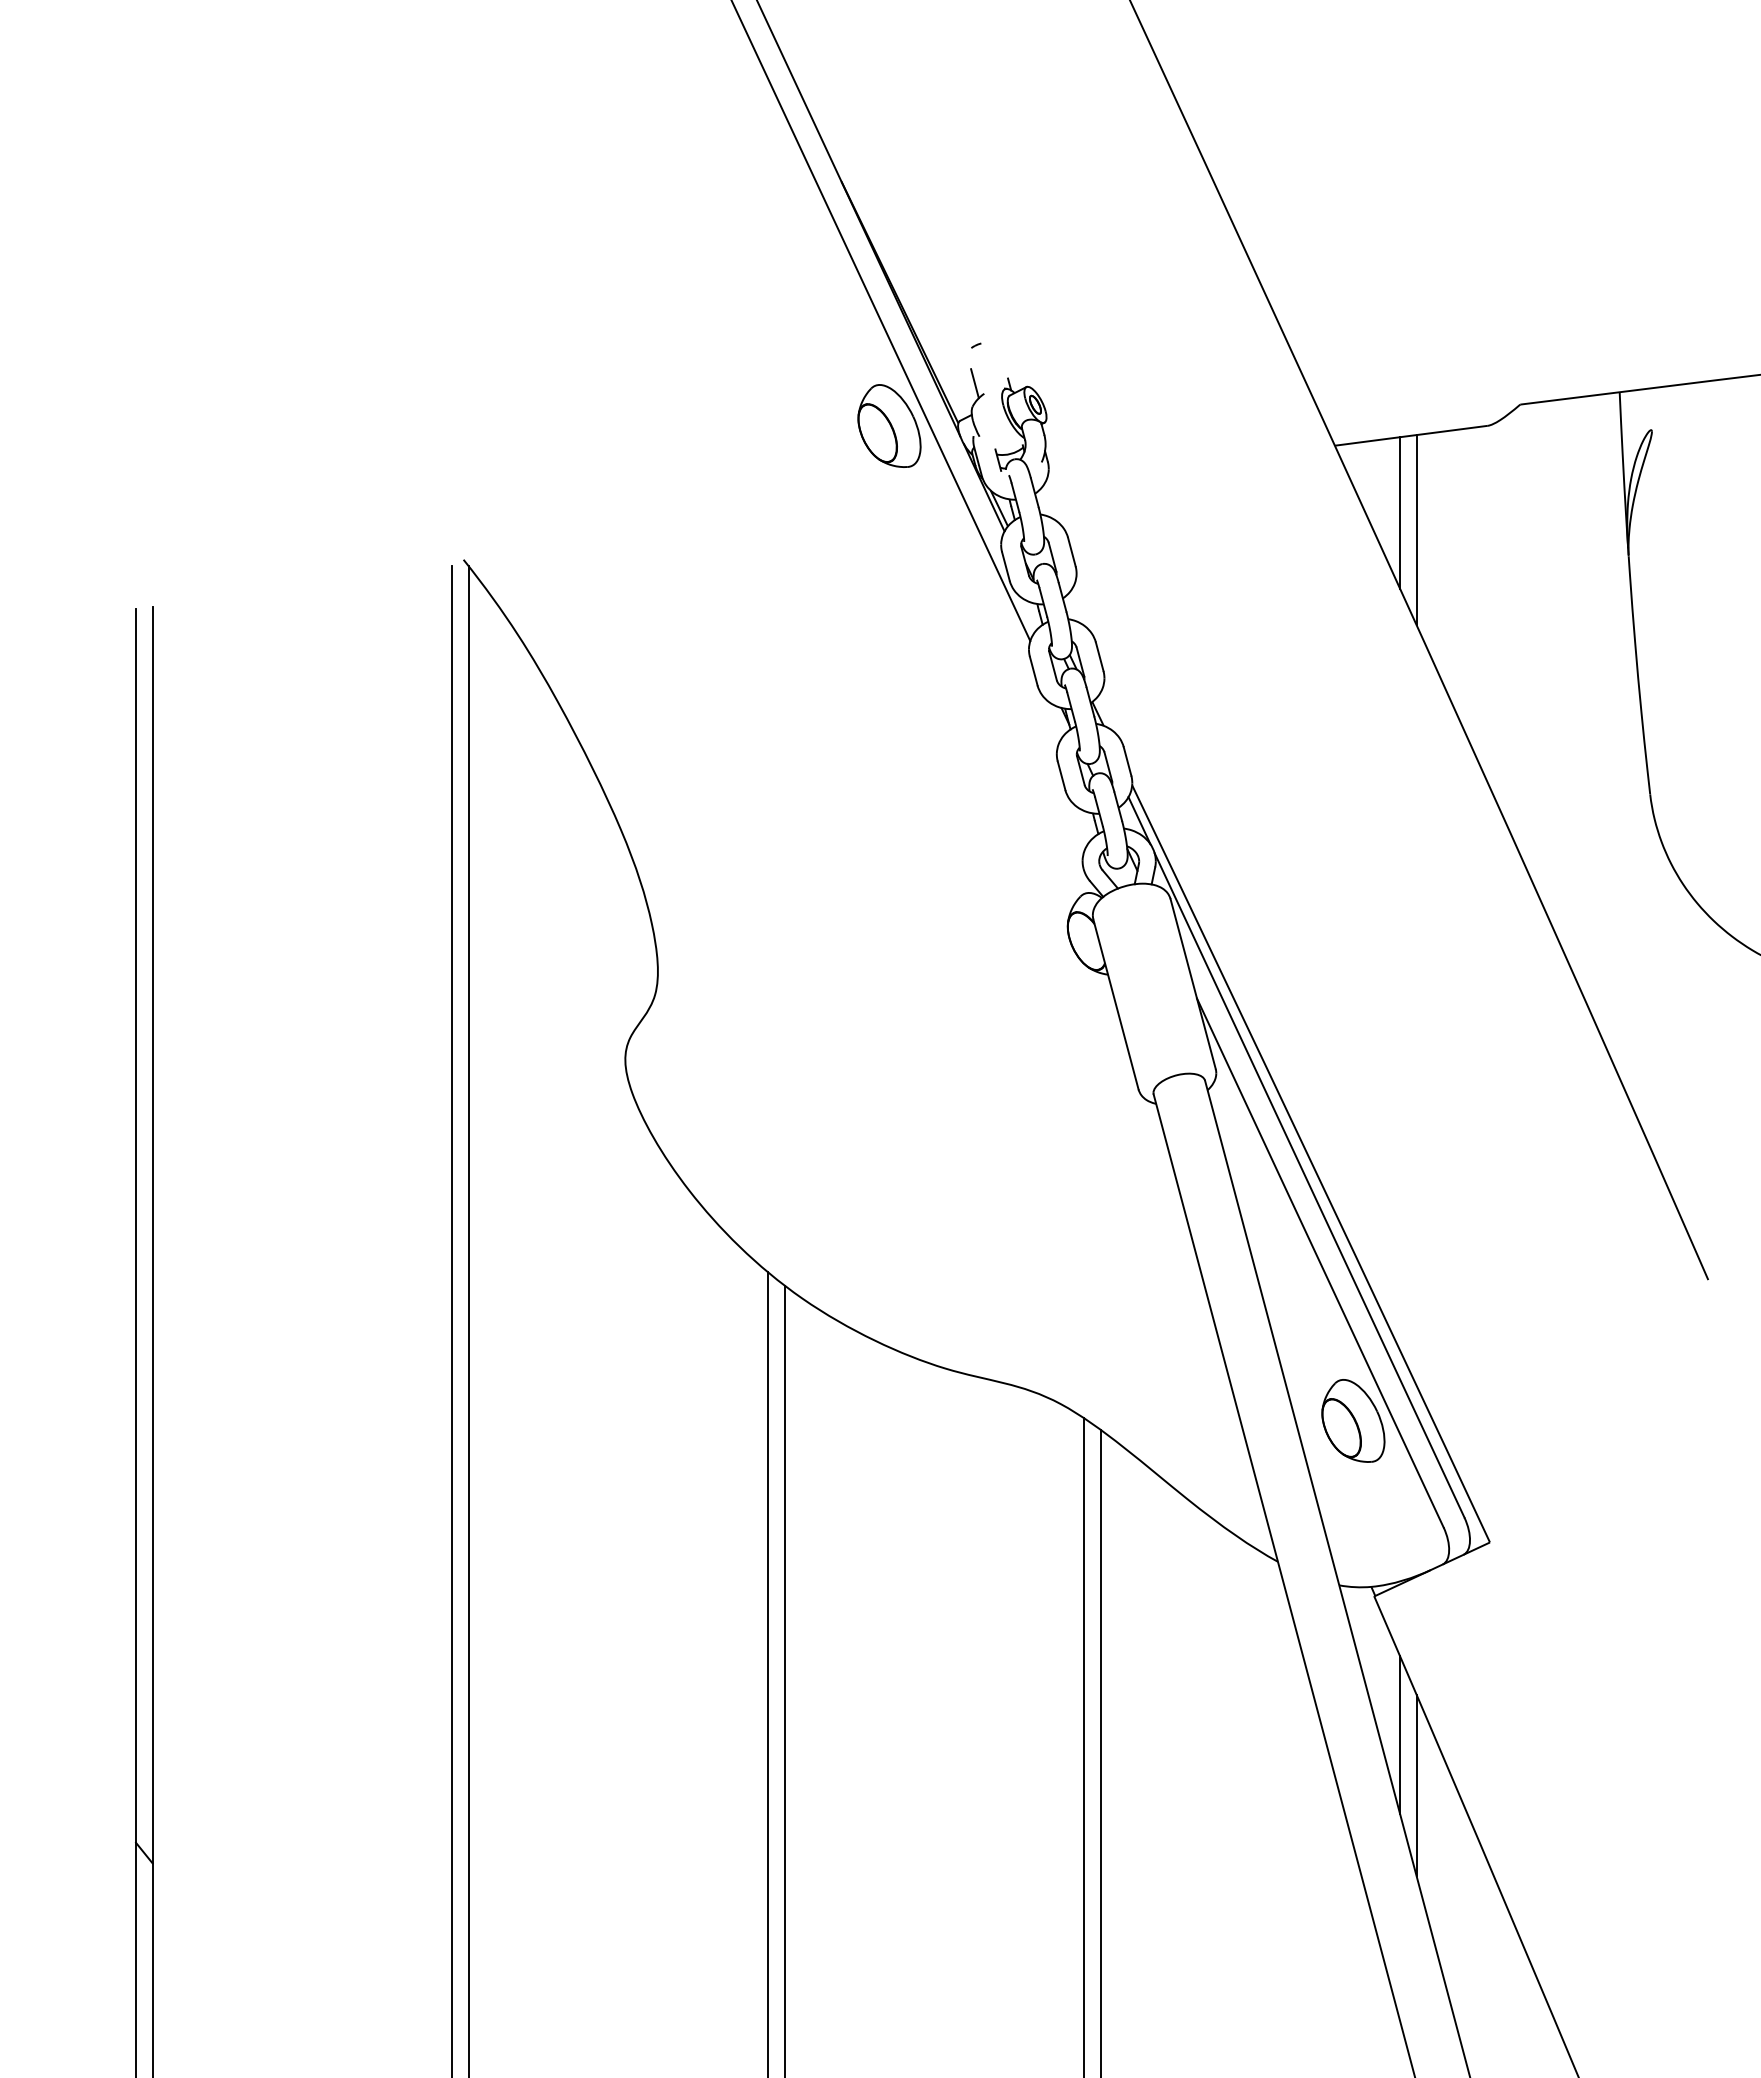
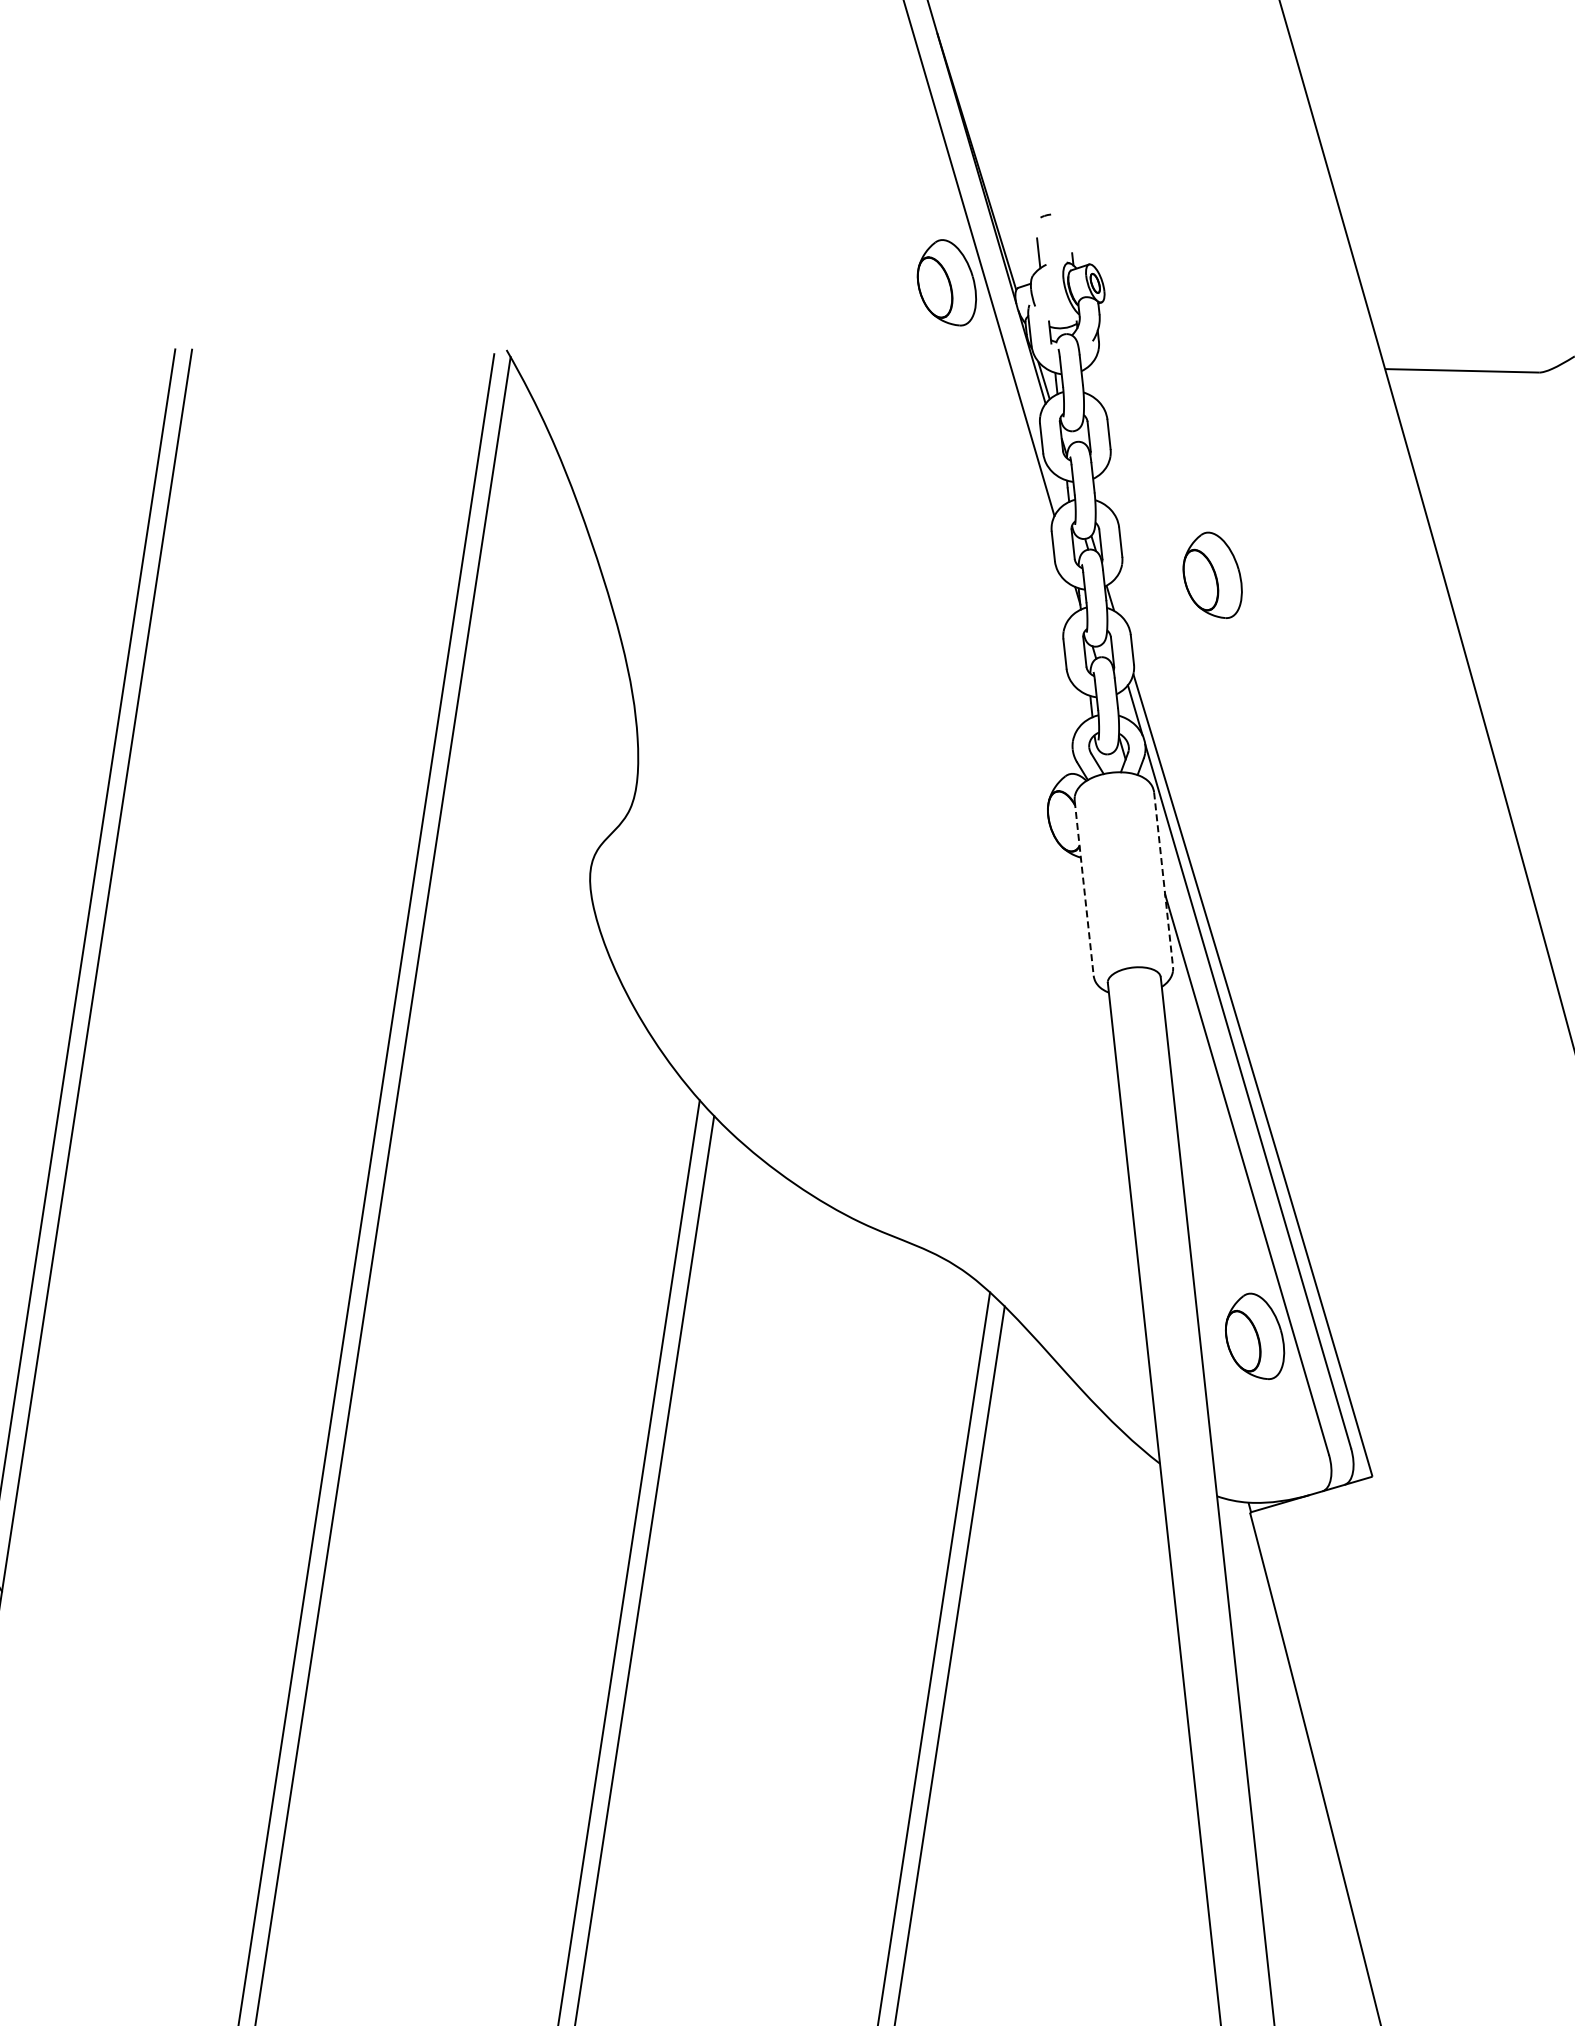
line: (1400, 512) -> (1439, 445), removed
line: (1416, 530) -> (1452, 465), removed
part: (1196, 674) -> (1213, 574), added
line: (1193, 984) -> (1163, 880), solid -> dashed
line: (1115, 1004) -> (1083, 888), solid -> dashed
line: (1400, 1734) -> (1255, 1652), removed
line: (1416, 1785) -> (1263, 1705), removed

